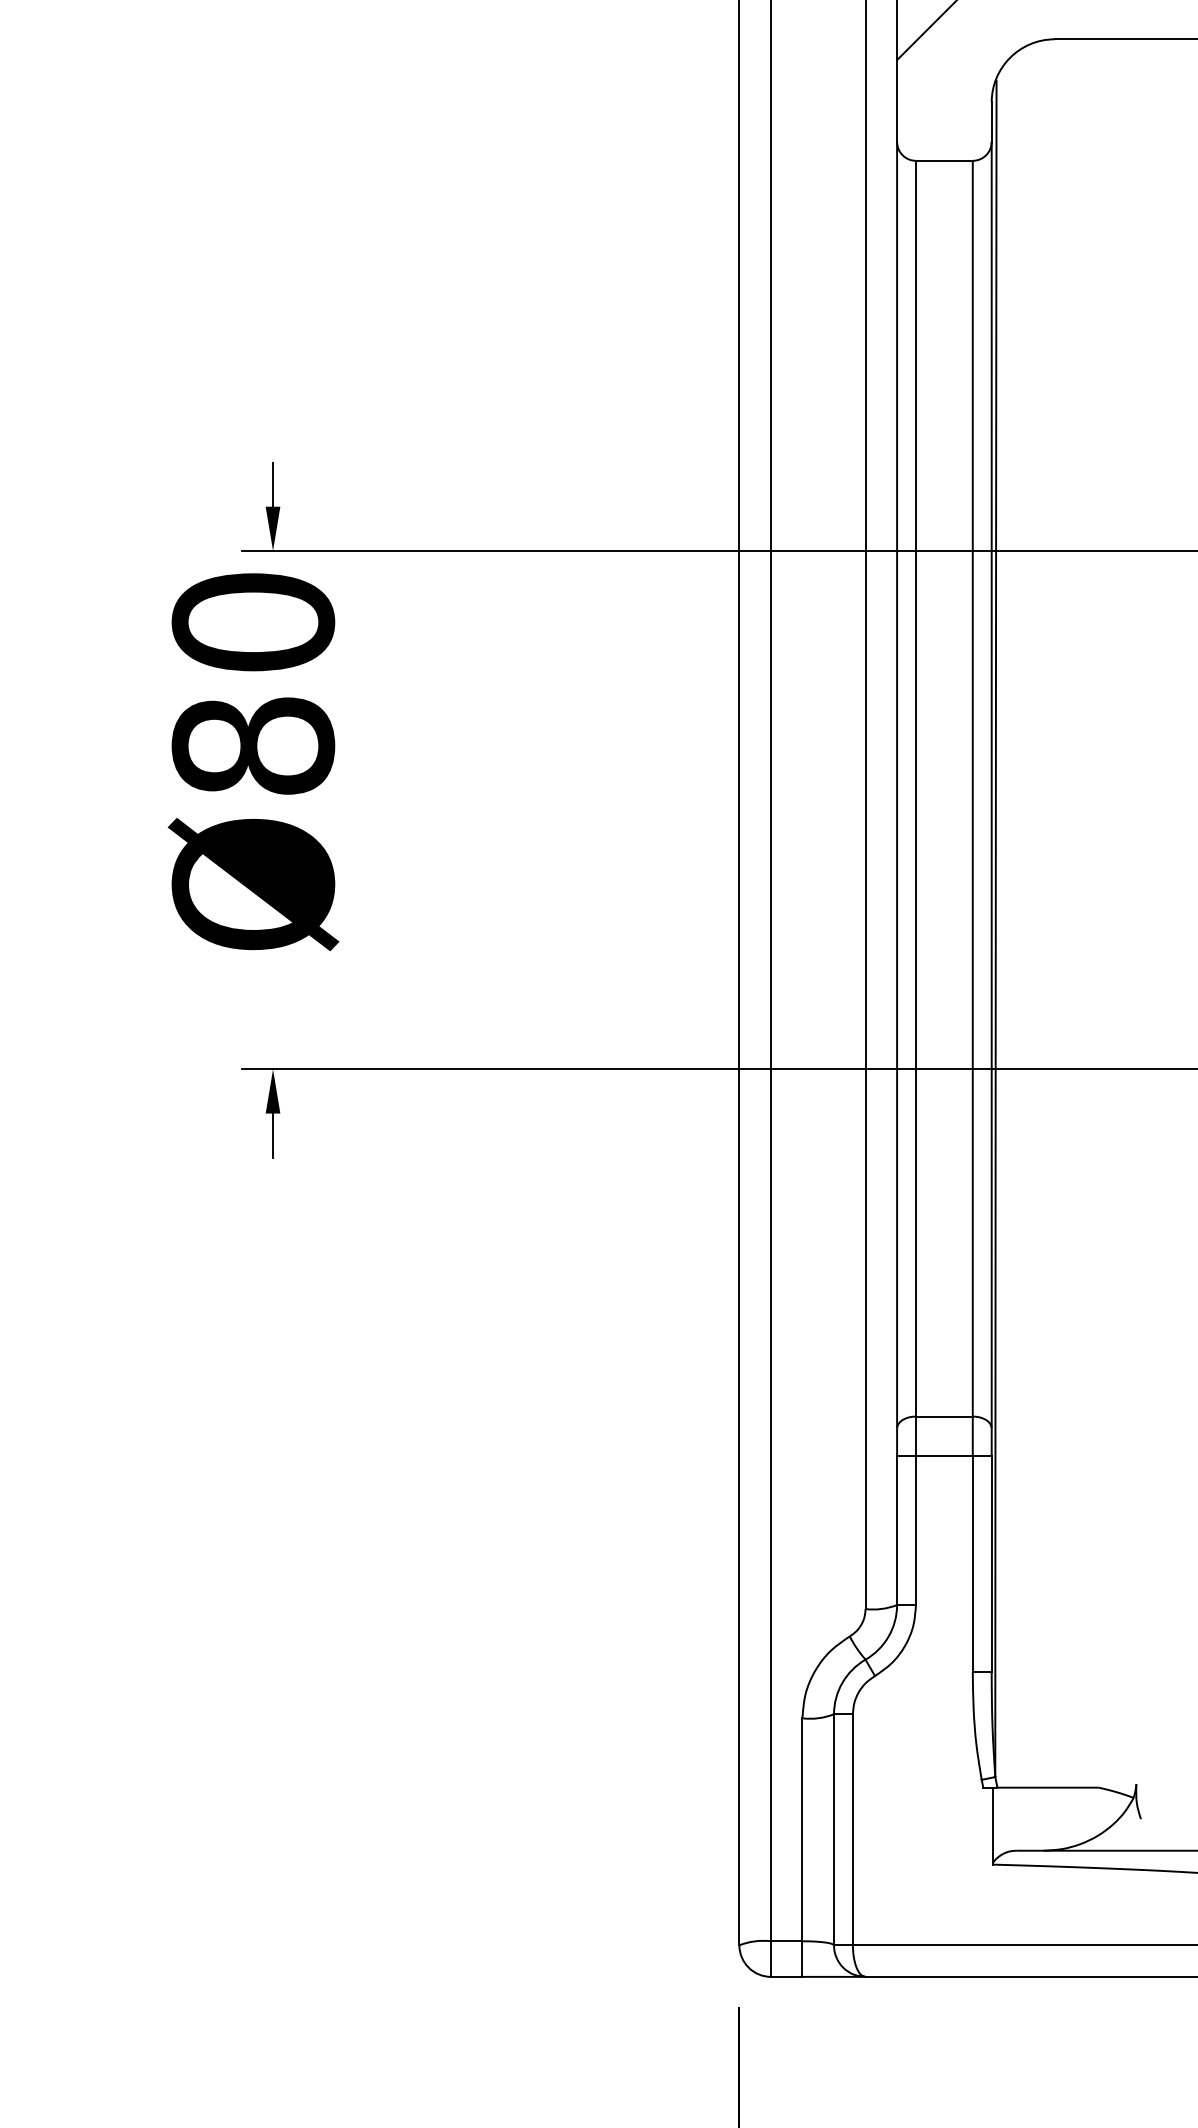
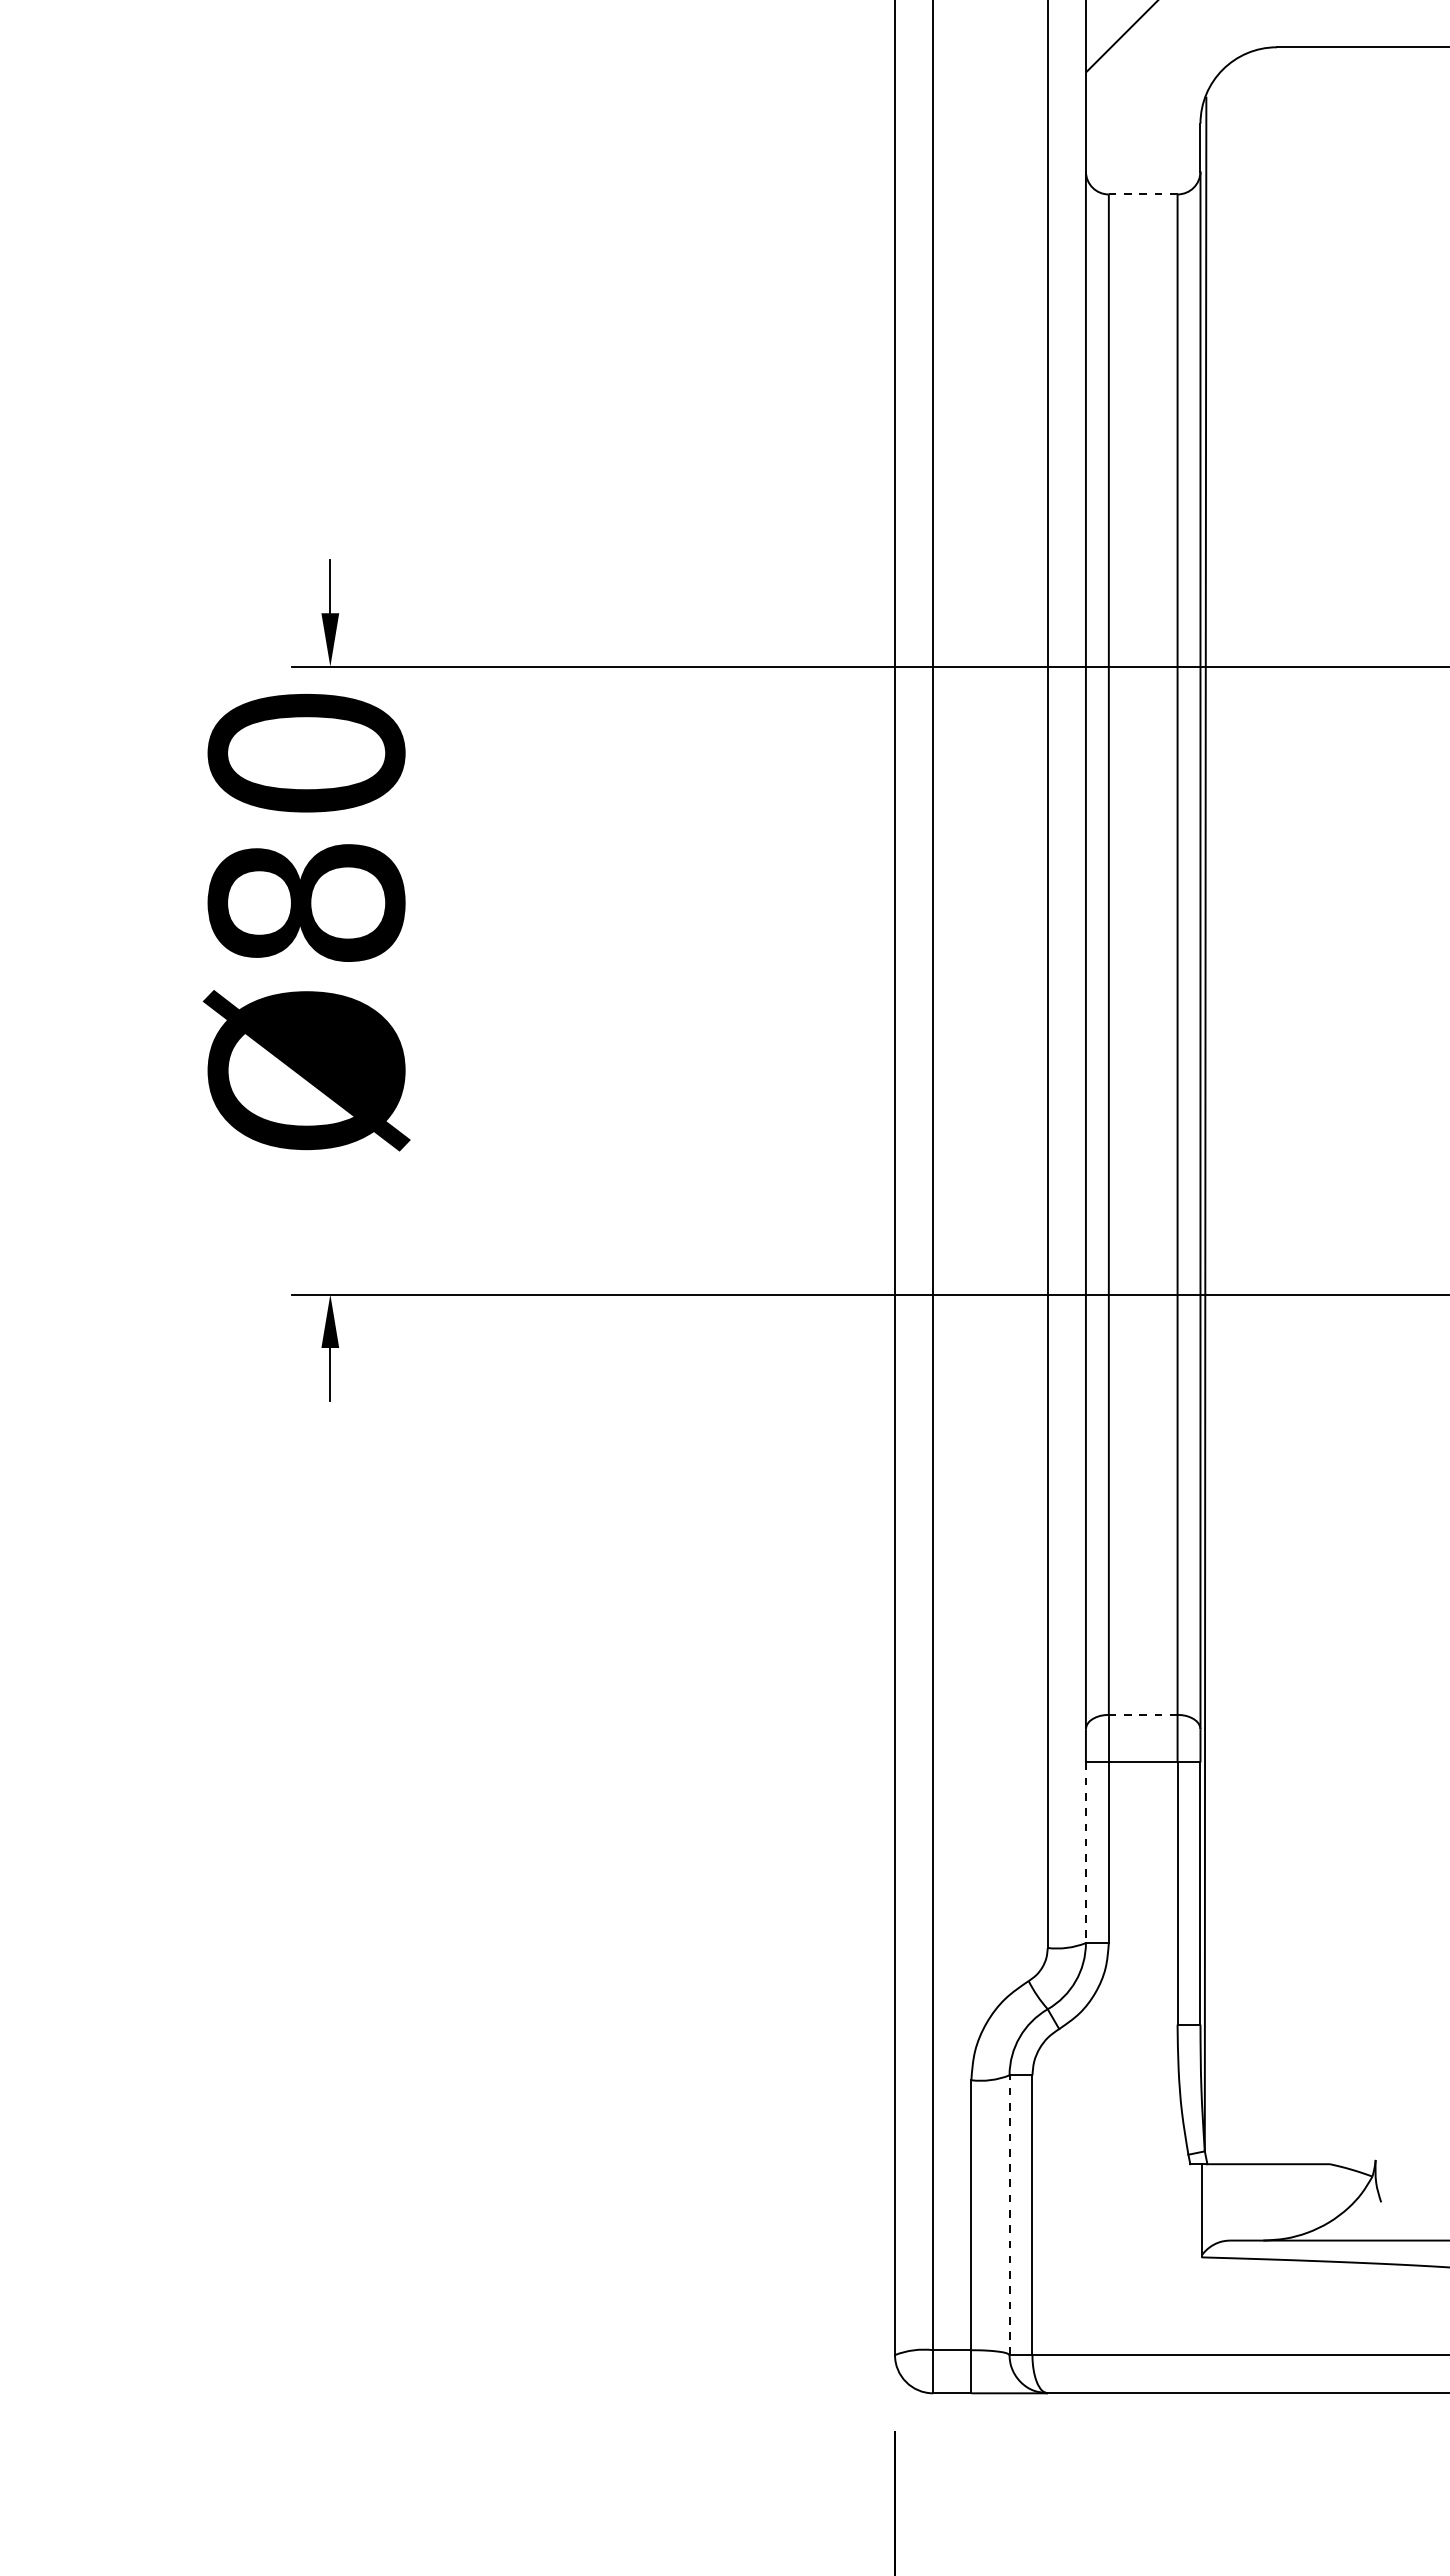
line: (944, 160) -> (1143, 194), solid -> dashed
line: (943, 1416) -> (1142, 1714), solid -> dashed
line: (896, 1531) -> (1085, 1853), solid -> dashed
line: (833, 1830) -> (1009, 2215), solid -> dashed

